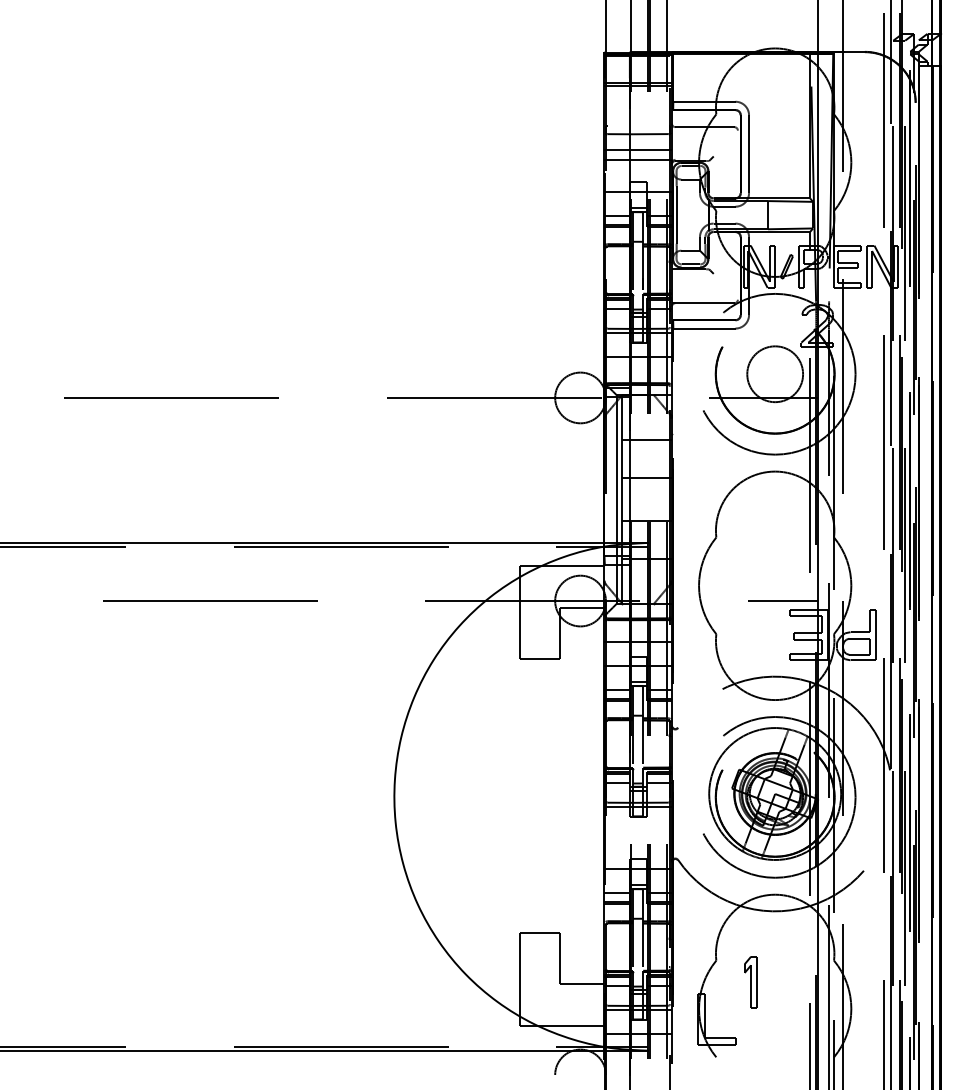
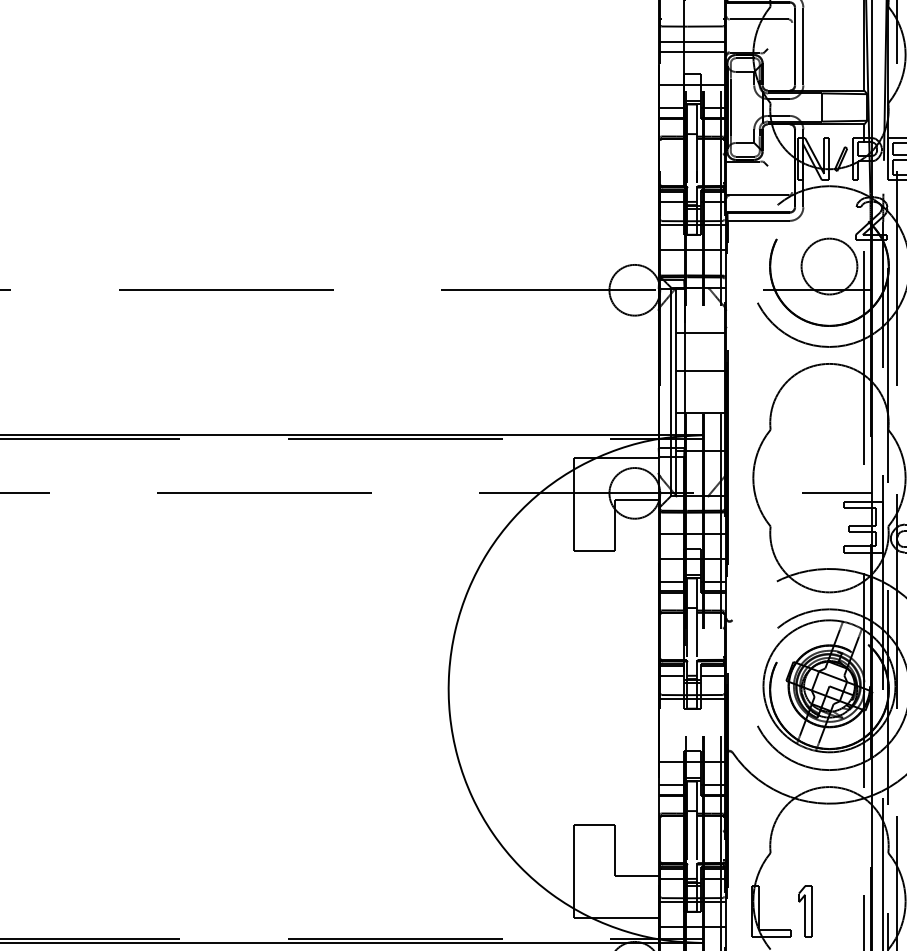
part: (750, 982) -> (804, 911), moved

